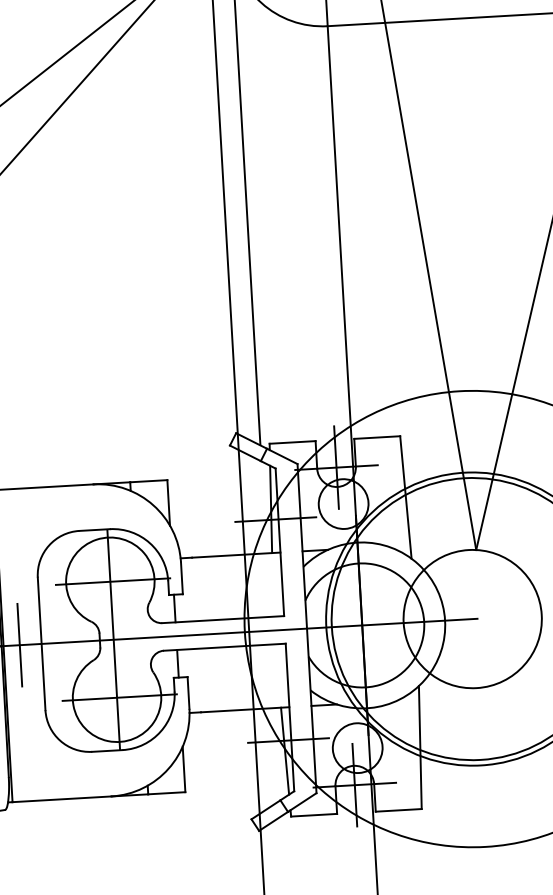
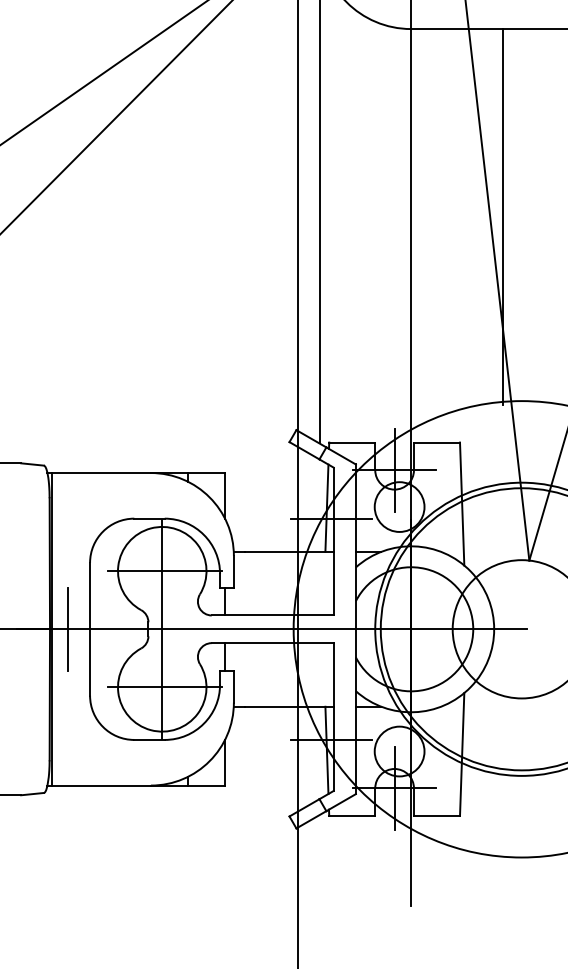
line: (429, 208) -> (502, 216), added

